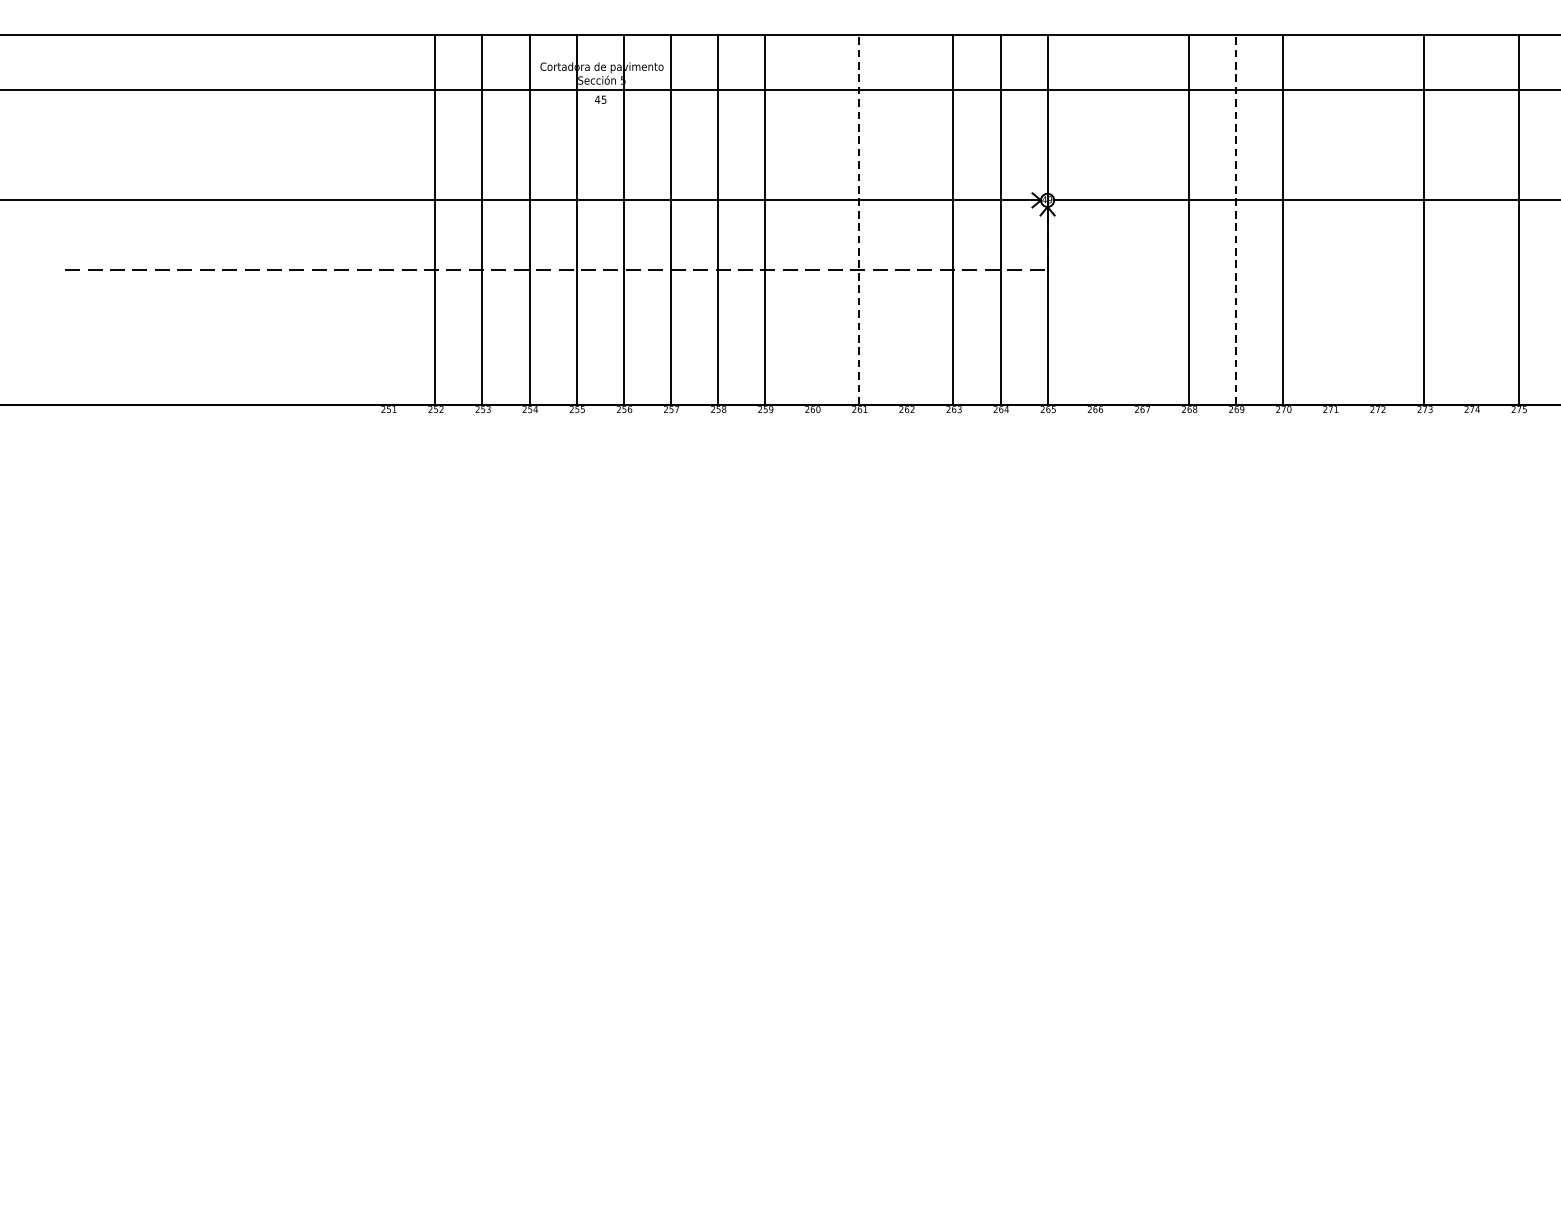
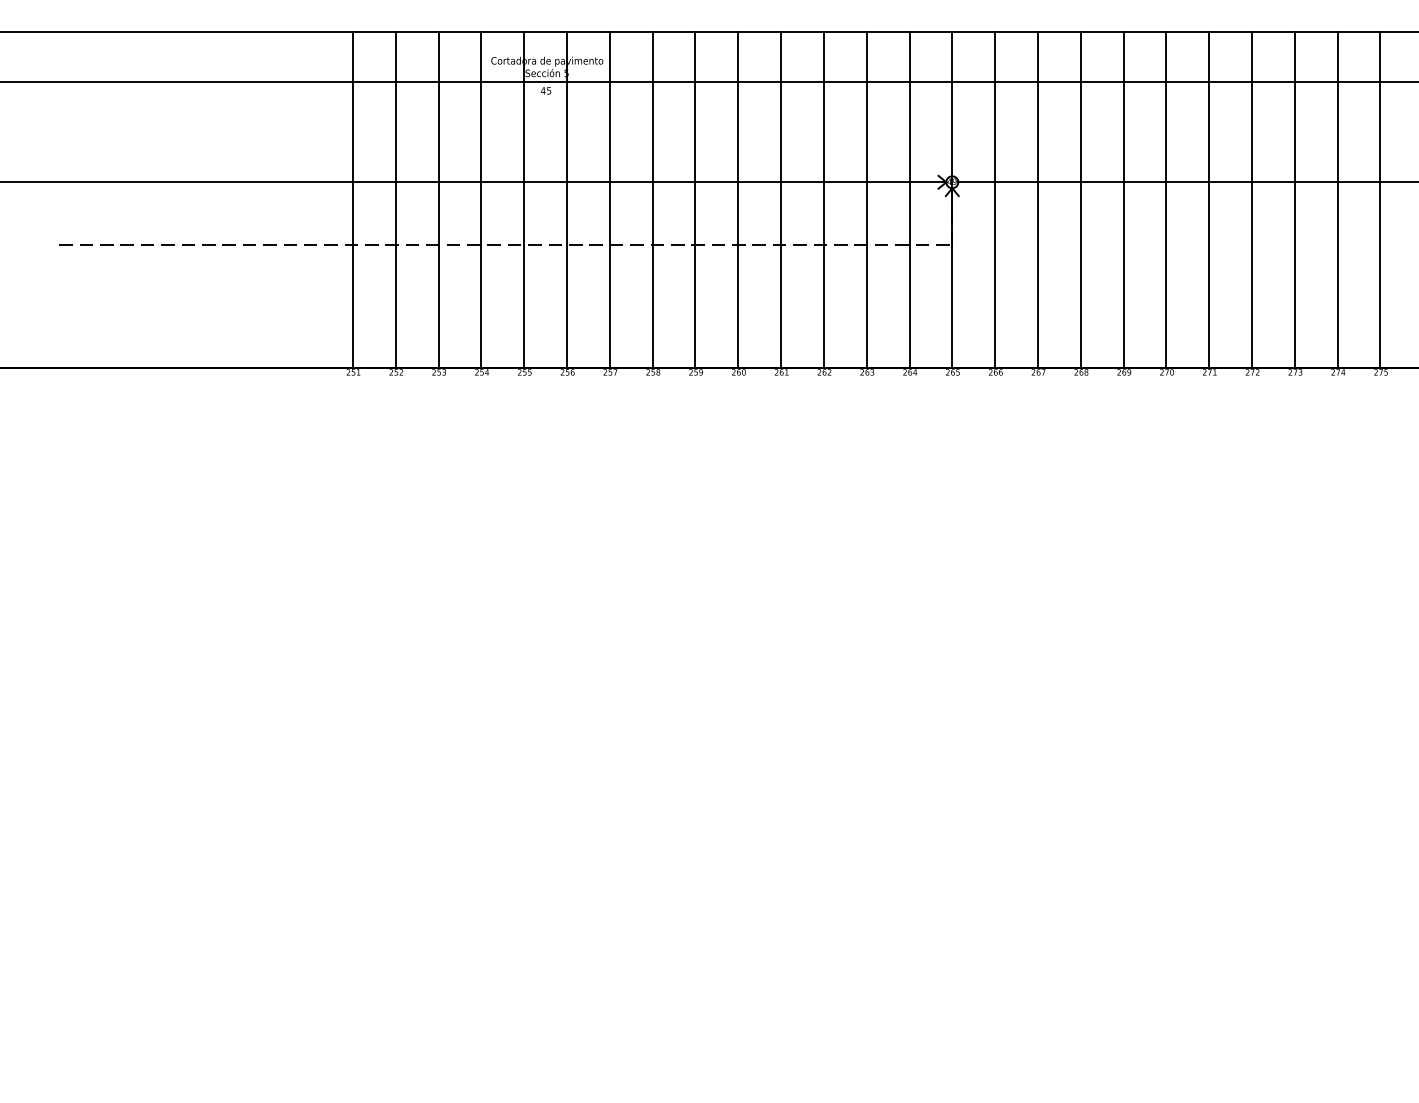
line: (387, 219) -> (352, 199), added
line: (812, 219) -> (738, 199), added
line: (859, 219) -> (781, 199), dashed -> solid
line: (905, 219) -> (823, 199), added
line: (1095, 219) -> (995, 199), added
line: (1141, 219) -> (1037, 199), added
line: (1235, 219) -> (1123, 199), dashed -> solid
line: (1330, 219) -> (1209, 199), added
line: (1377, 219) -> (1252, 199), added
line: (1471, 219) -> (1337, 199), added

